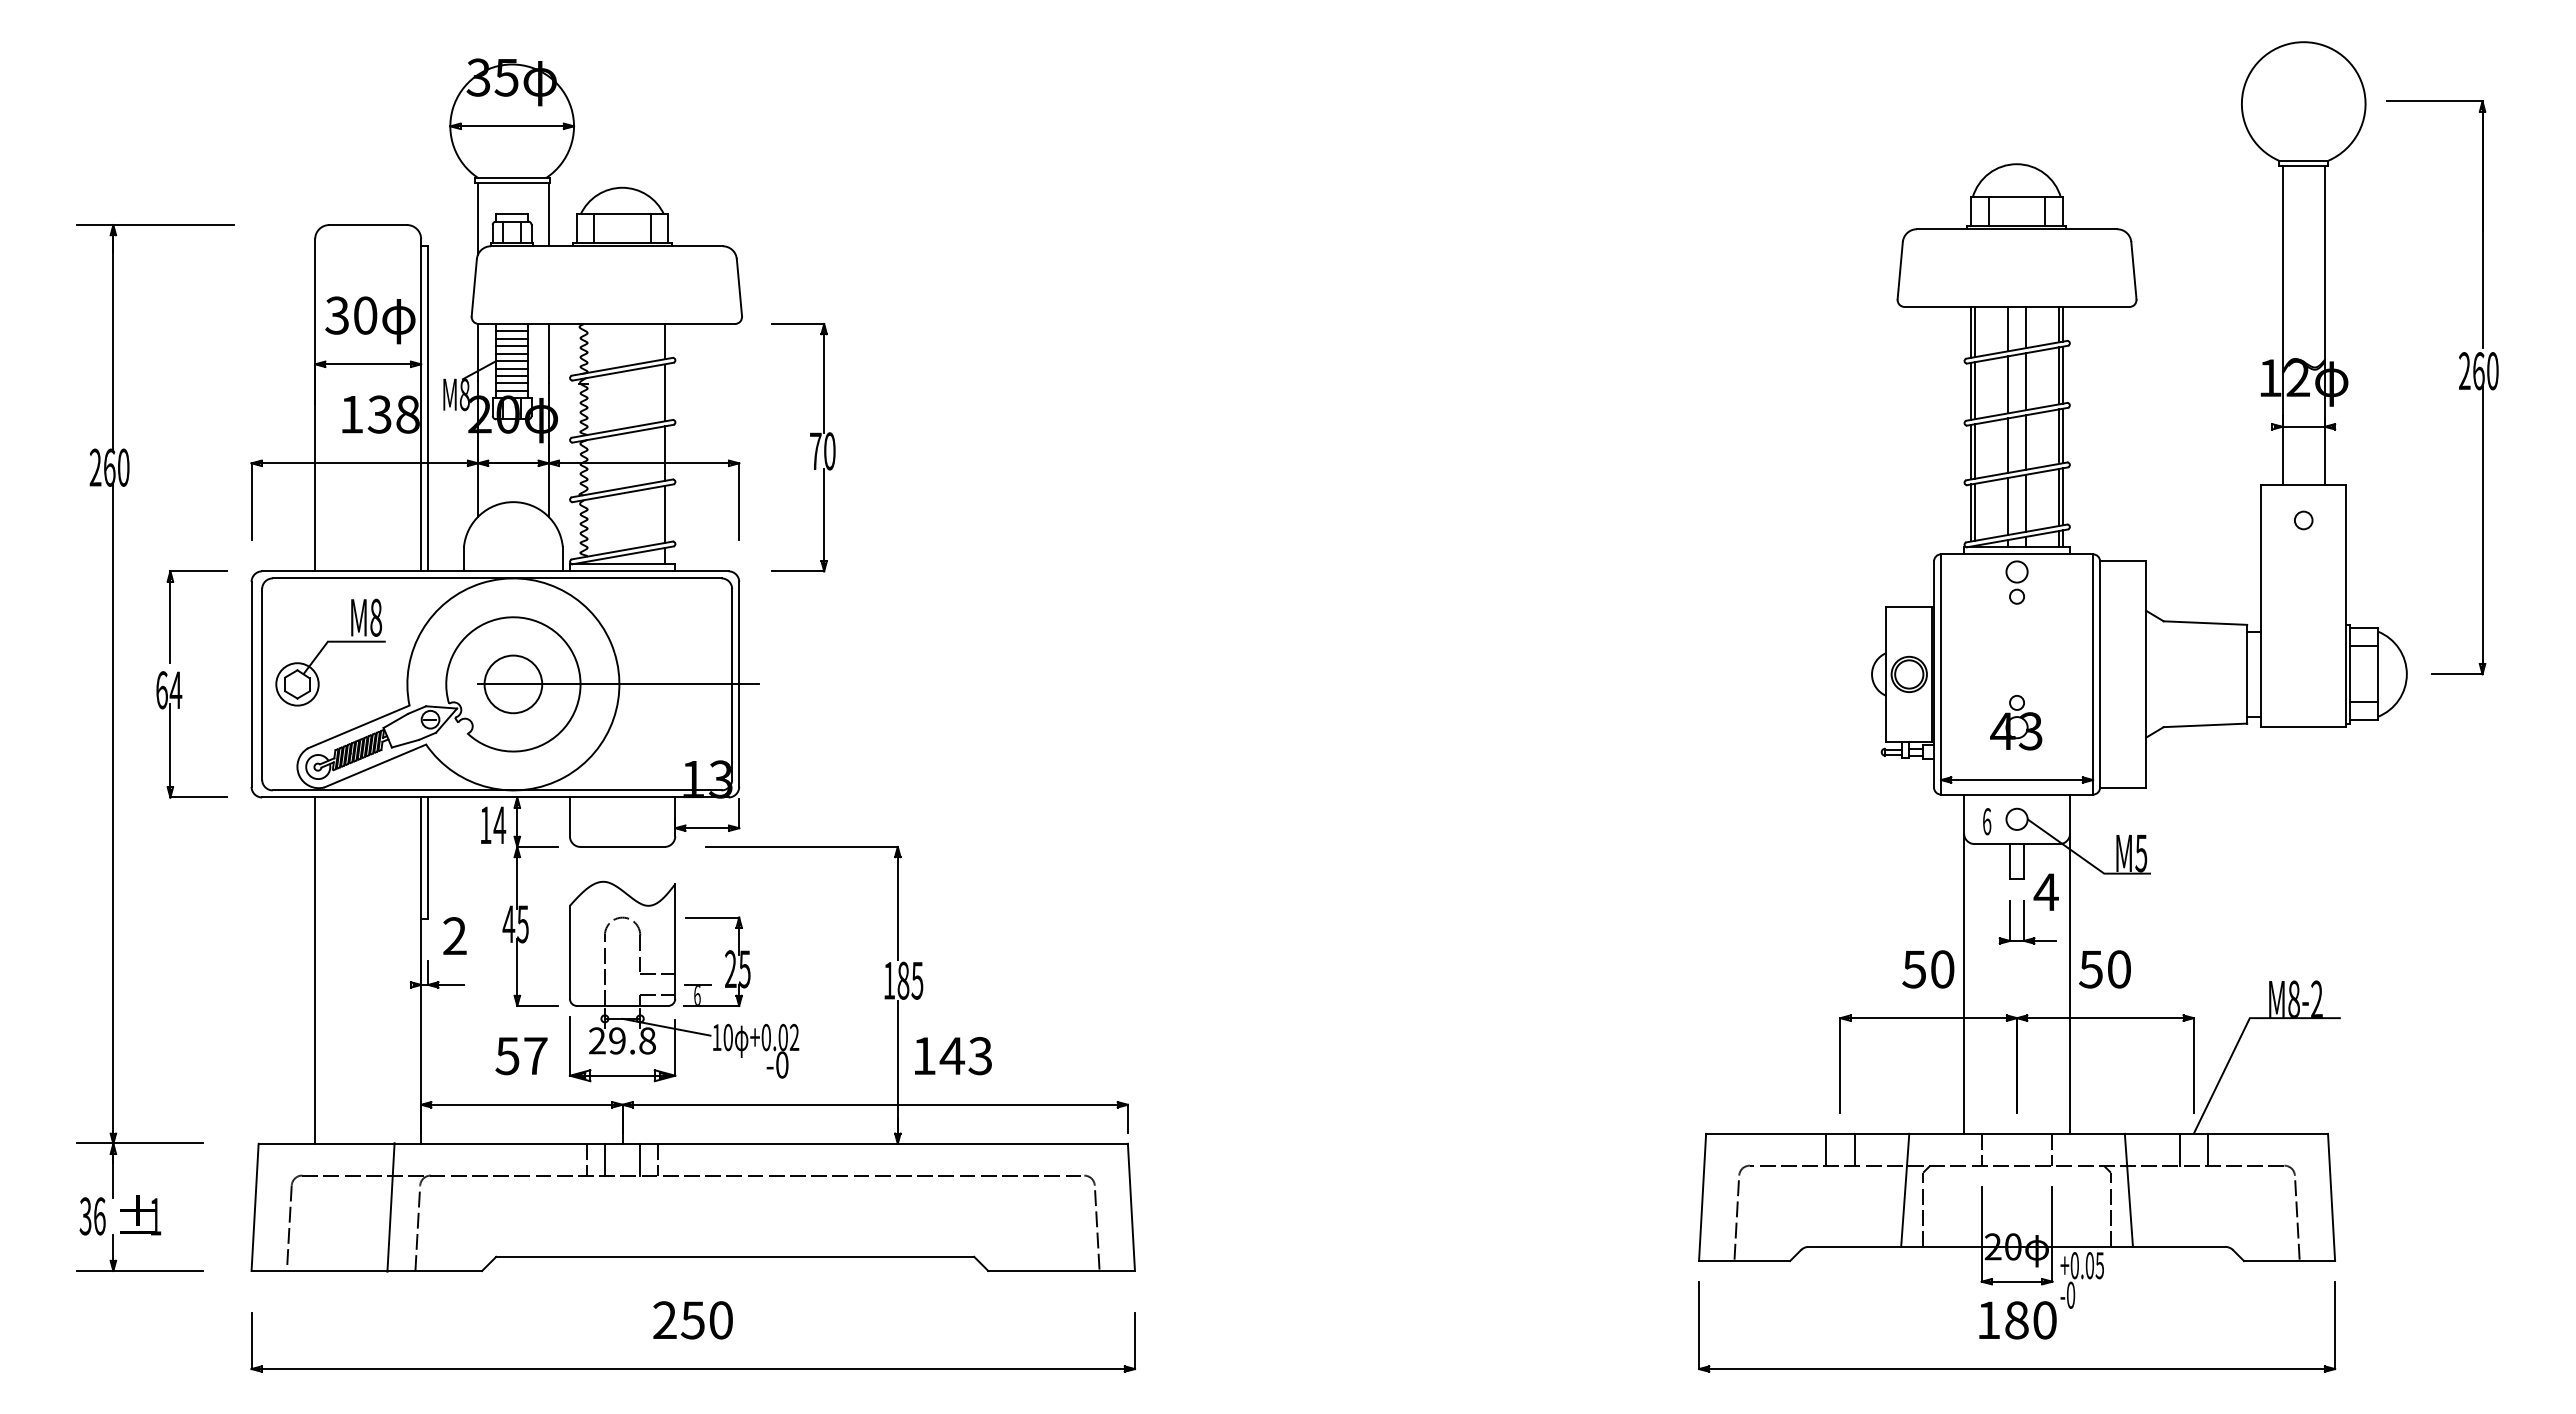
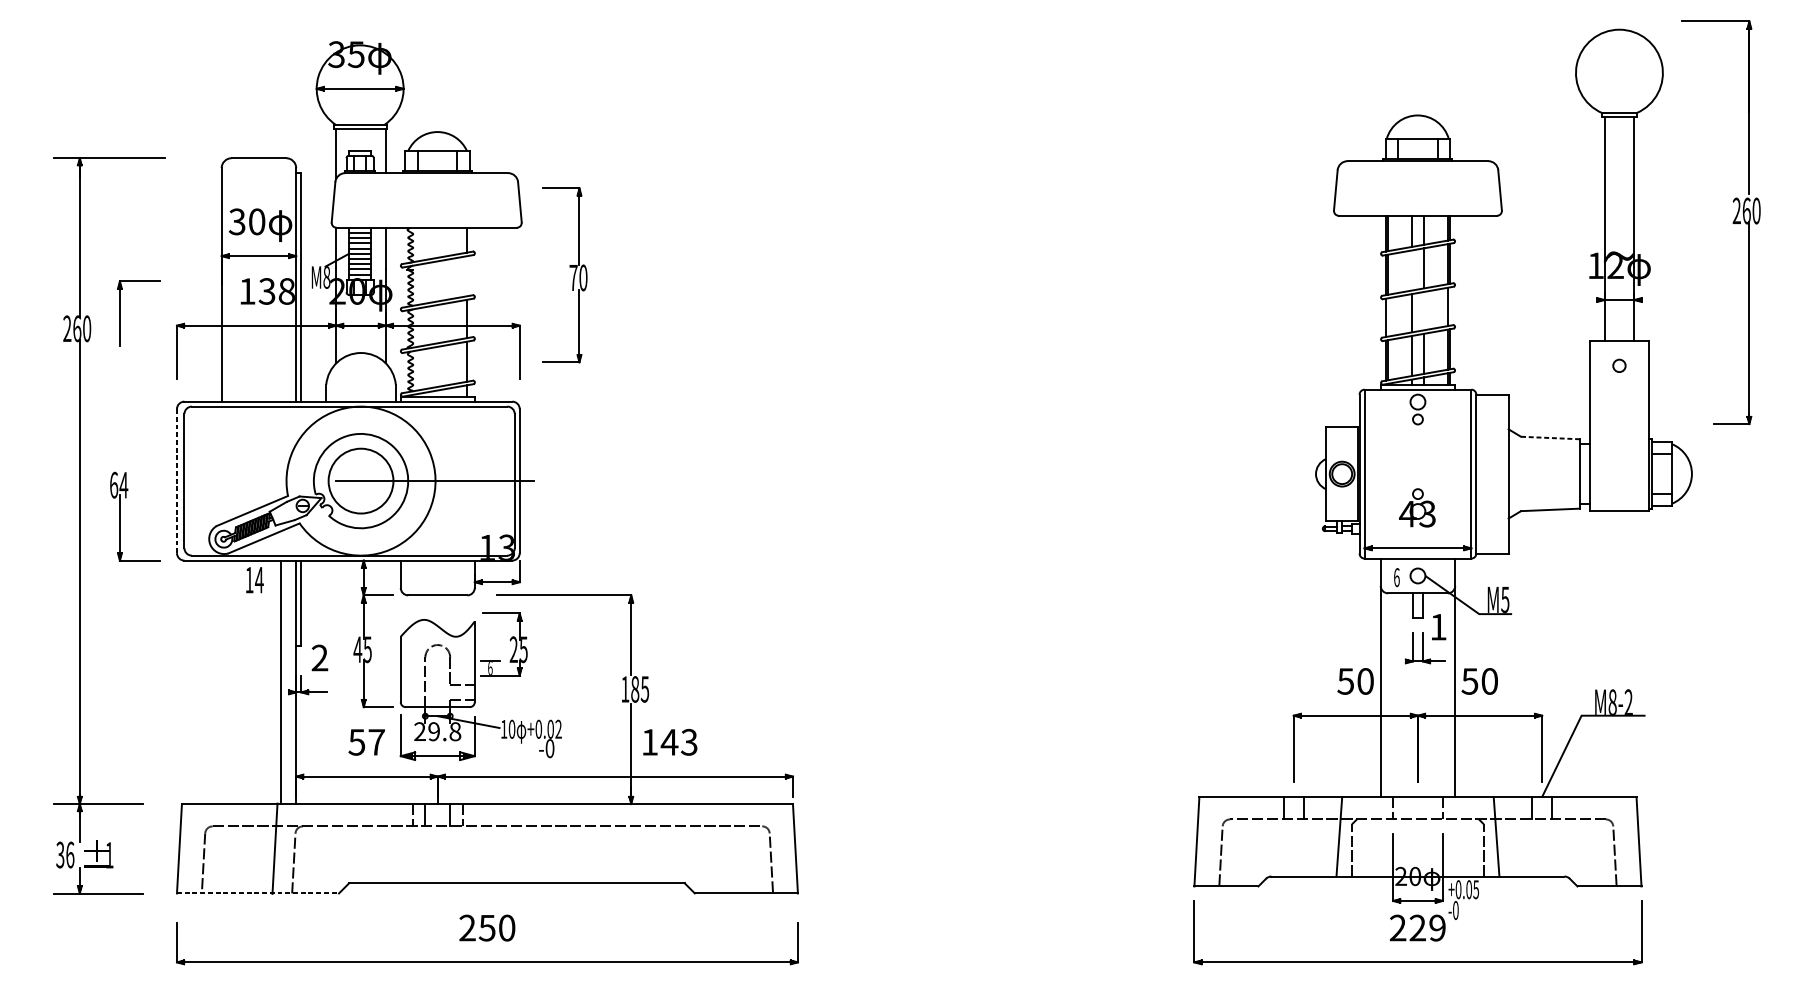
line: (2008, 384) -> (1411, 270), removed
part: (2459, 387) -> (1733, 222), moved
line: (664, 393) -> (467, 276), removed
line: (2062, 435) -> (1449, 306), removed
line: (2025, 442) -> (1423, 311), removed
part: (815, 448) -> (573, 275), moved
line: (1975, 451) -> (1388, 317), removed
part: (170, 616) -> (120, 313), moved
line: (2205, 623) -> (1550, 438), solid -> dashed
part: (323, 649) -> (227, 456), removed
line: (251, 684) -> (176, 481), solid -> dashed
circle: (513, 684) -> (361, 481), size x1.6
text: (493, 824) -> (254, 579), moved
text: (2045, 891) -> (1437, 626), 4 -> 1
part: (725, 957) -> (510, 641), moved
line: (315, 970) -> (281, 682), moved
line: (367, 1270) -> (258, 893), solid -> dashed
text: (2016, 1320) -> (1417, 928), 180 -> 229

